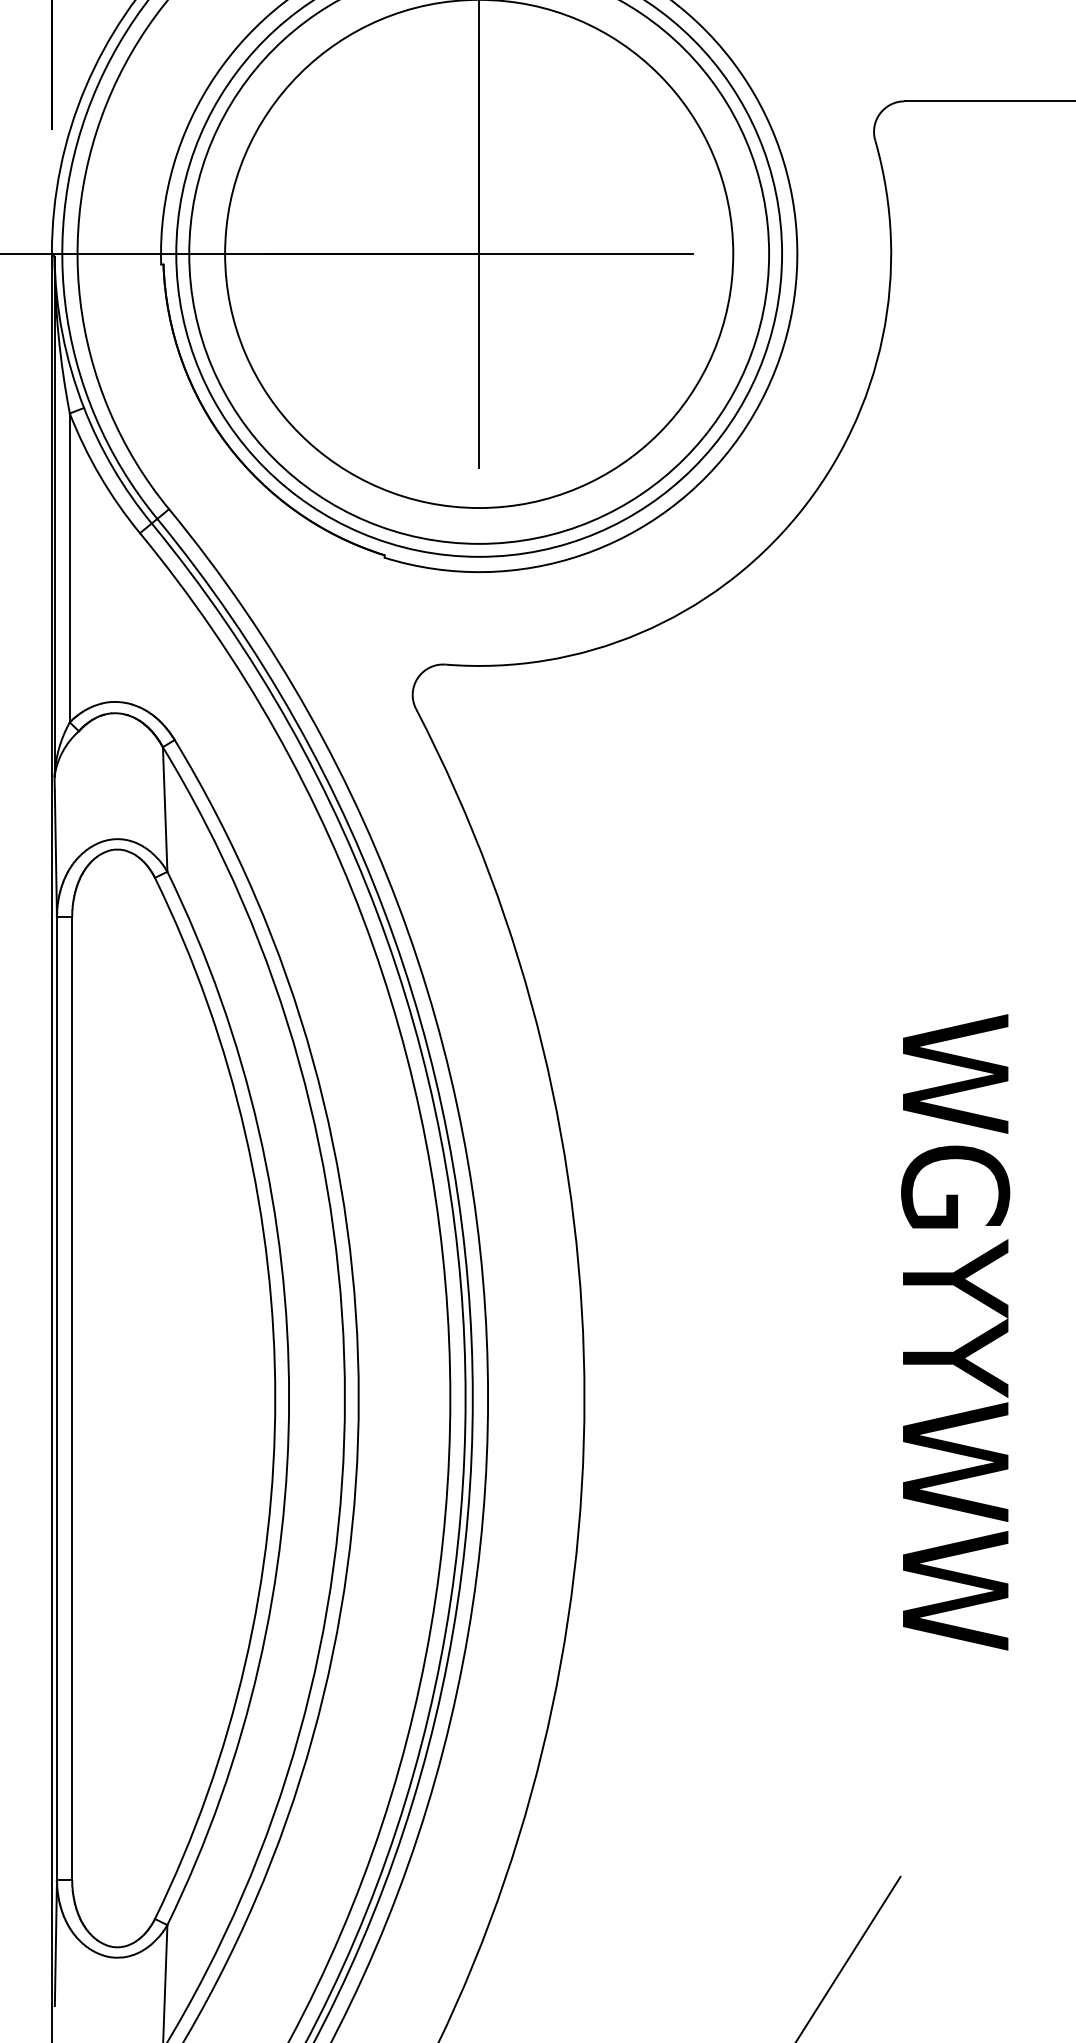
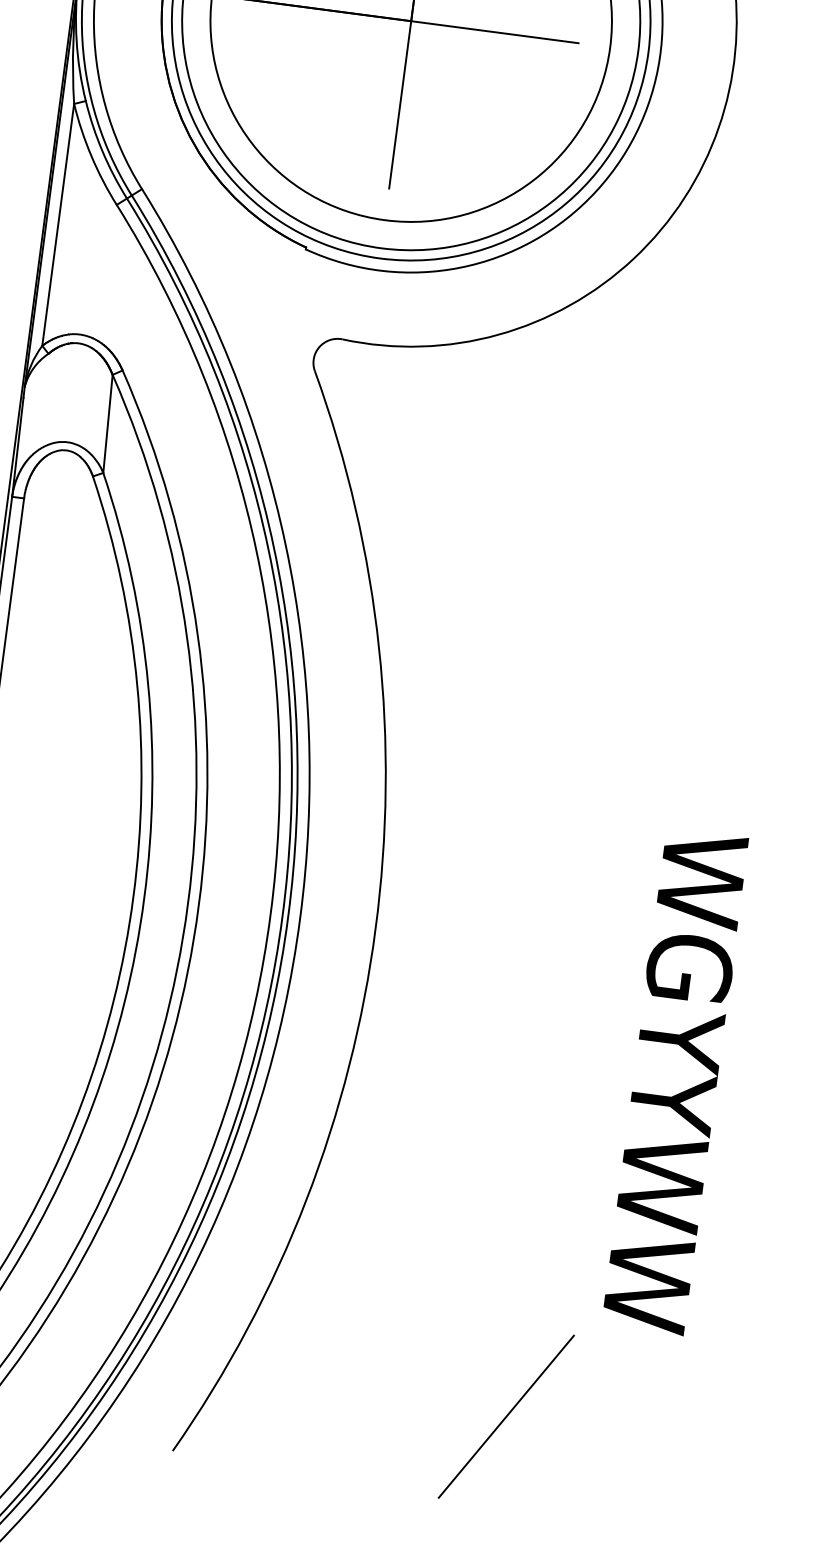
text: (955, 1332) -> (675, 1081), moved

